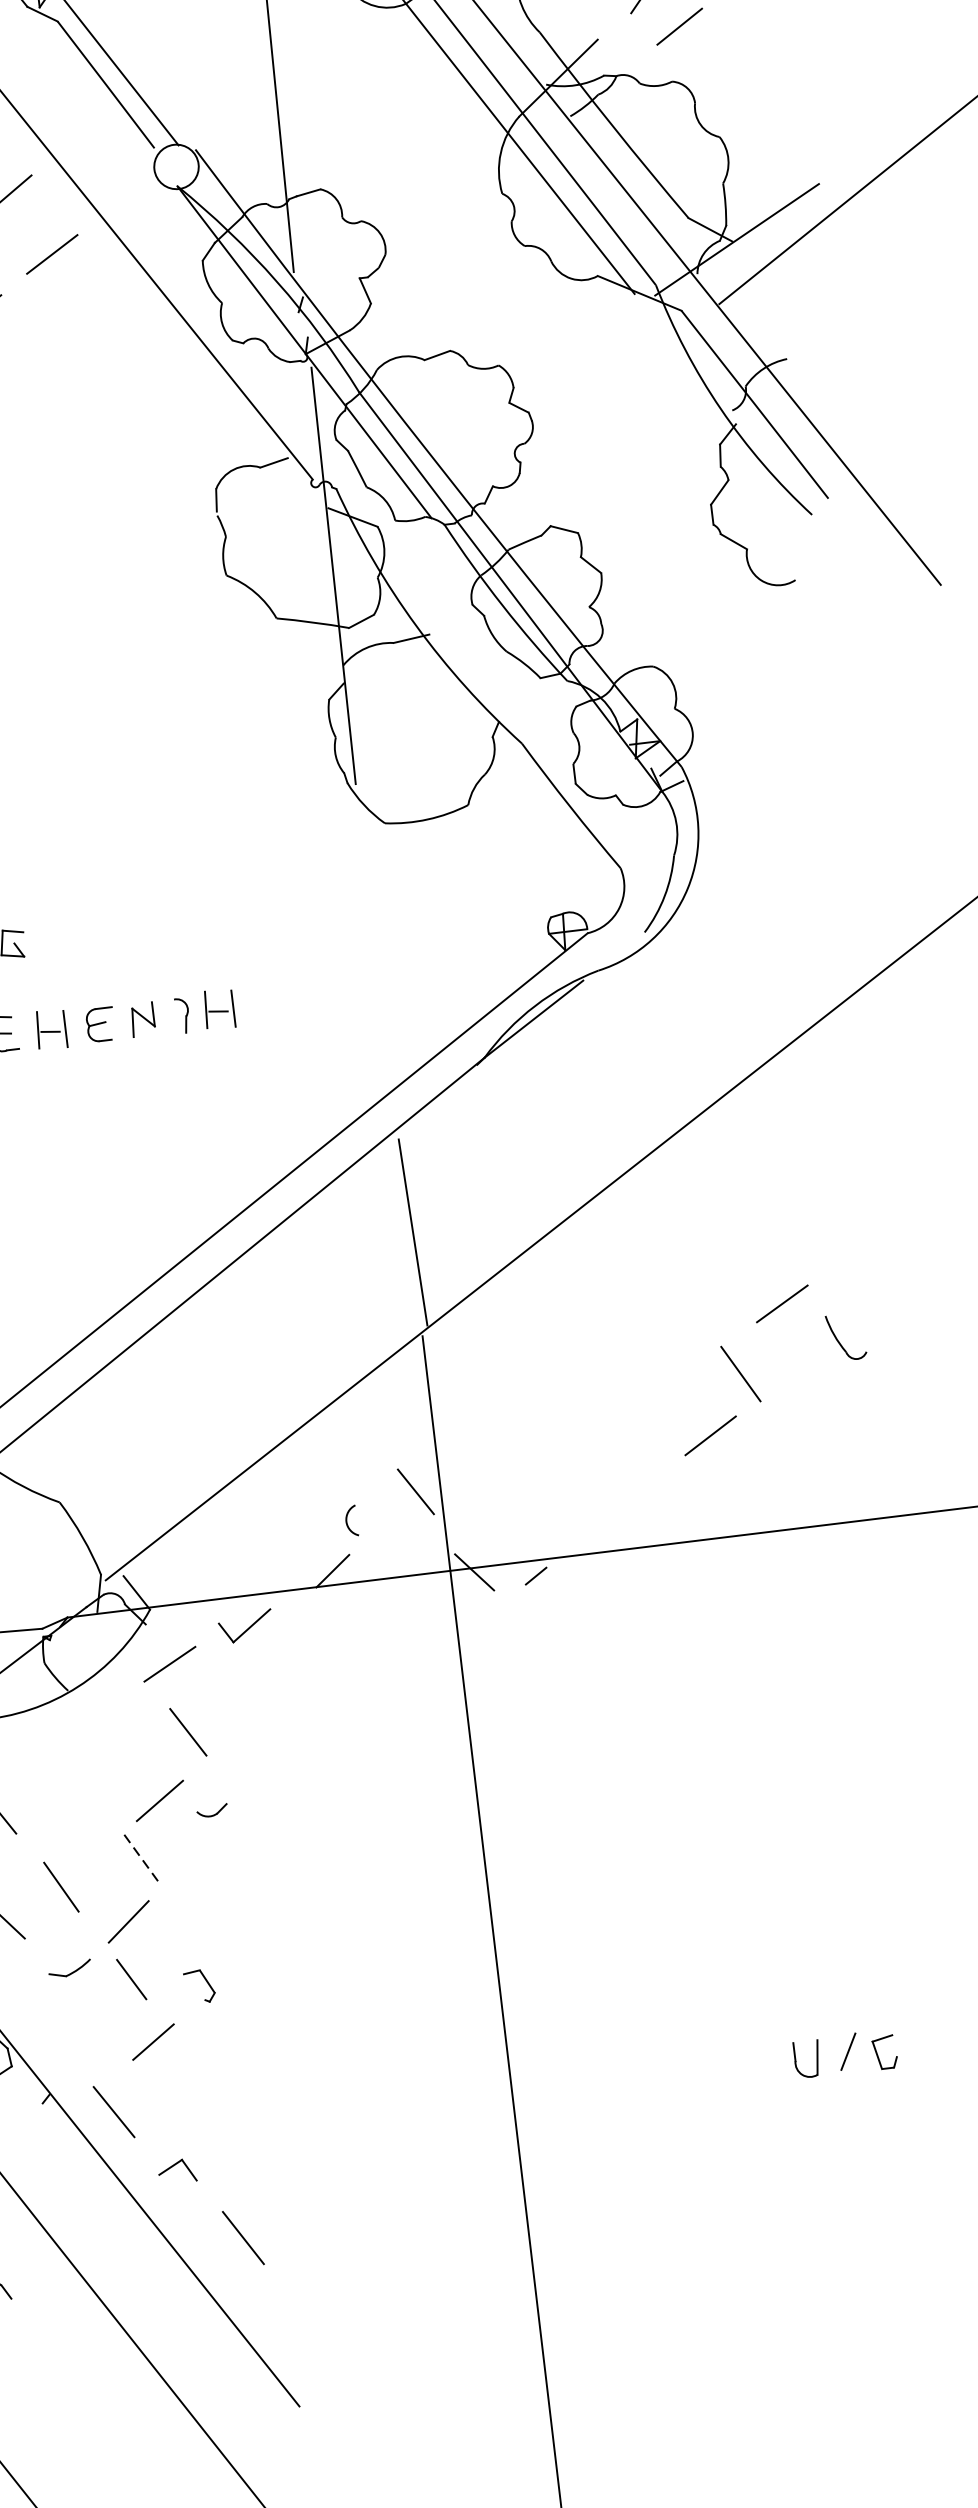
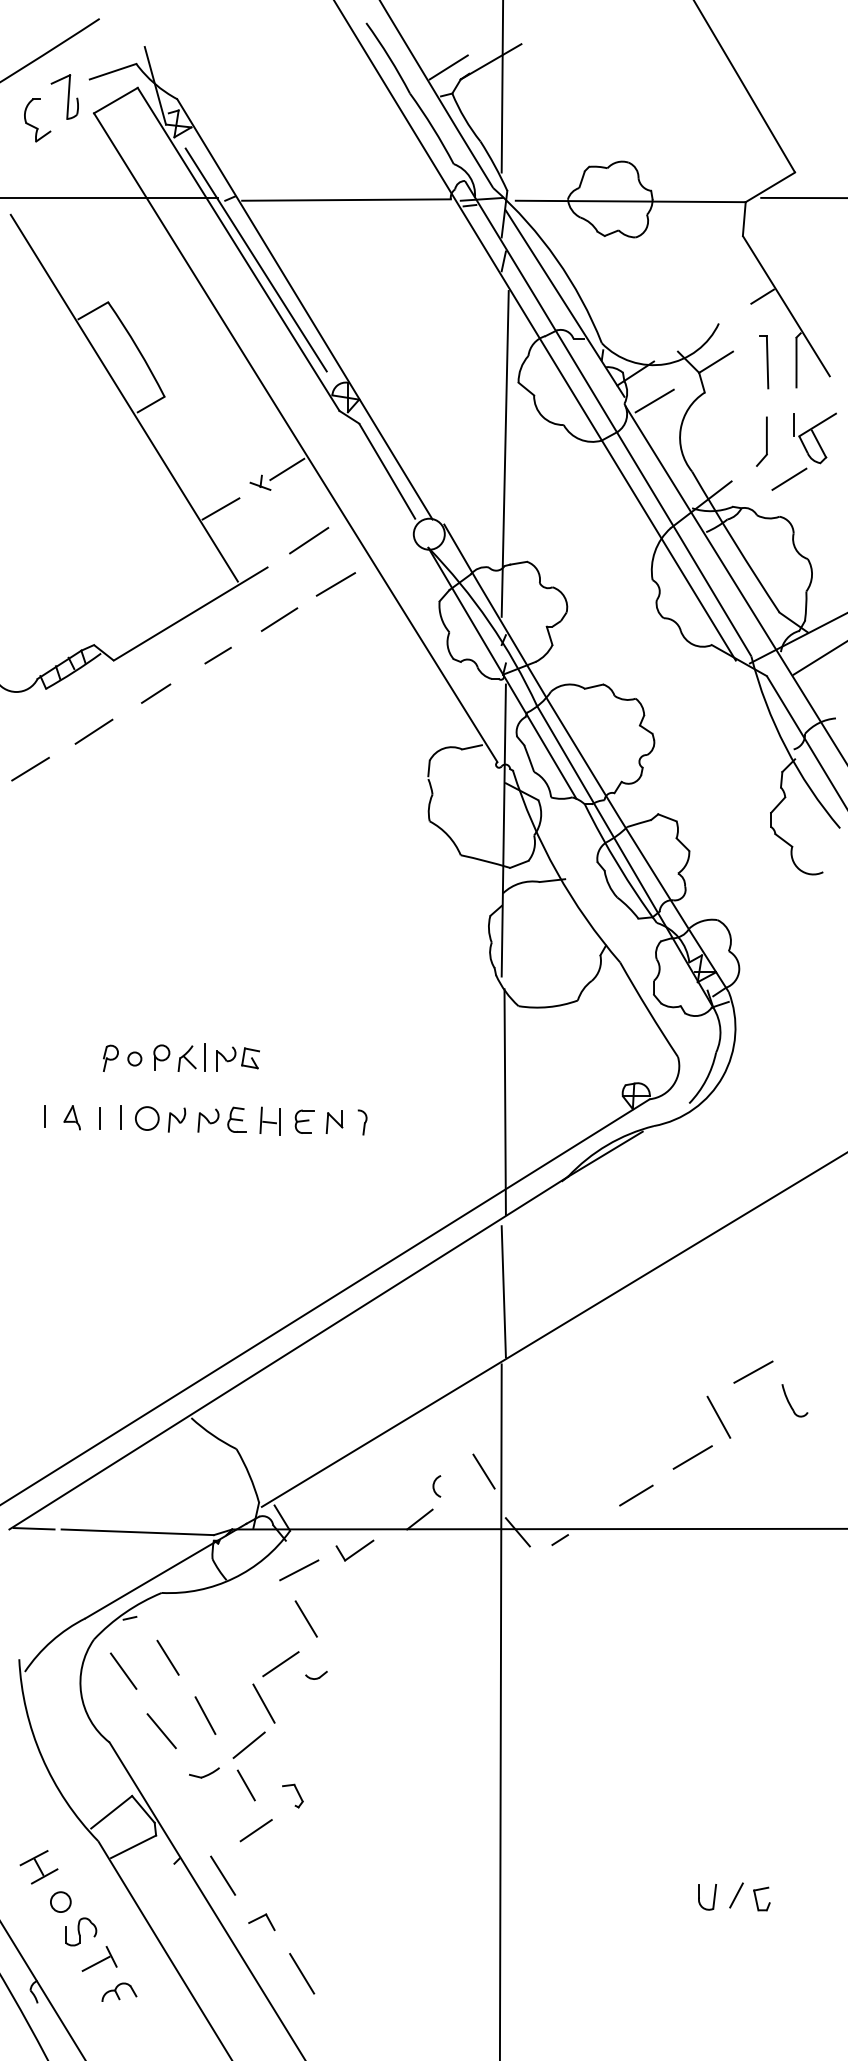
line: (381, 961) -> (504, 1101), added
part: (218, 1008) -> (387, 1120), removed
line: (637, 1499) -> (636, 1495), added
line: (143, 1859) -> (264, 1703), dashed -> solid

